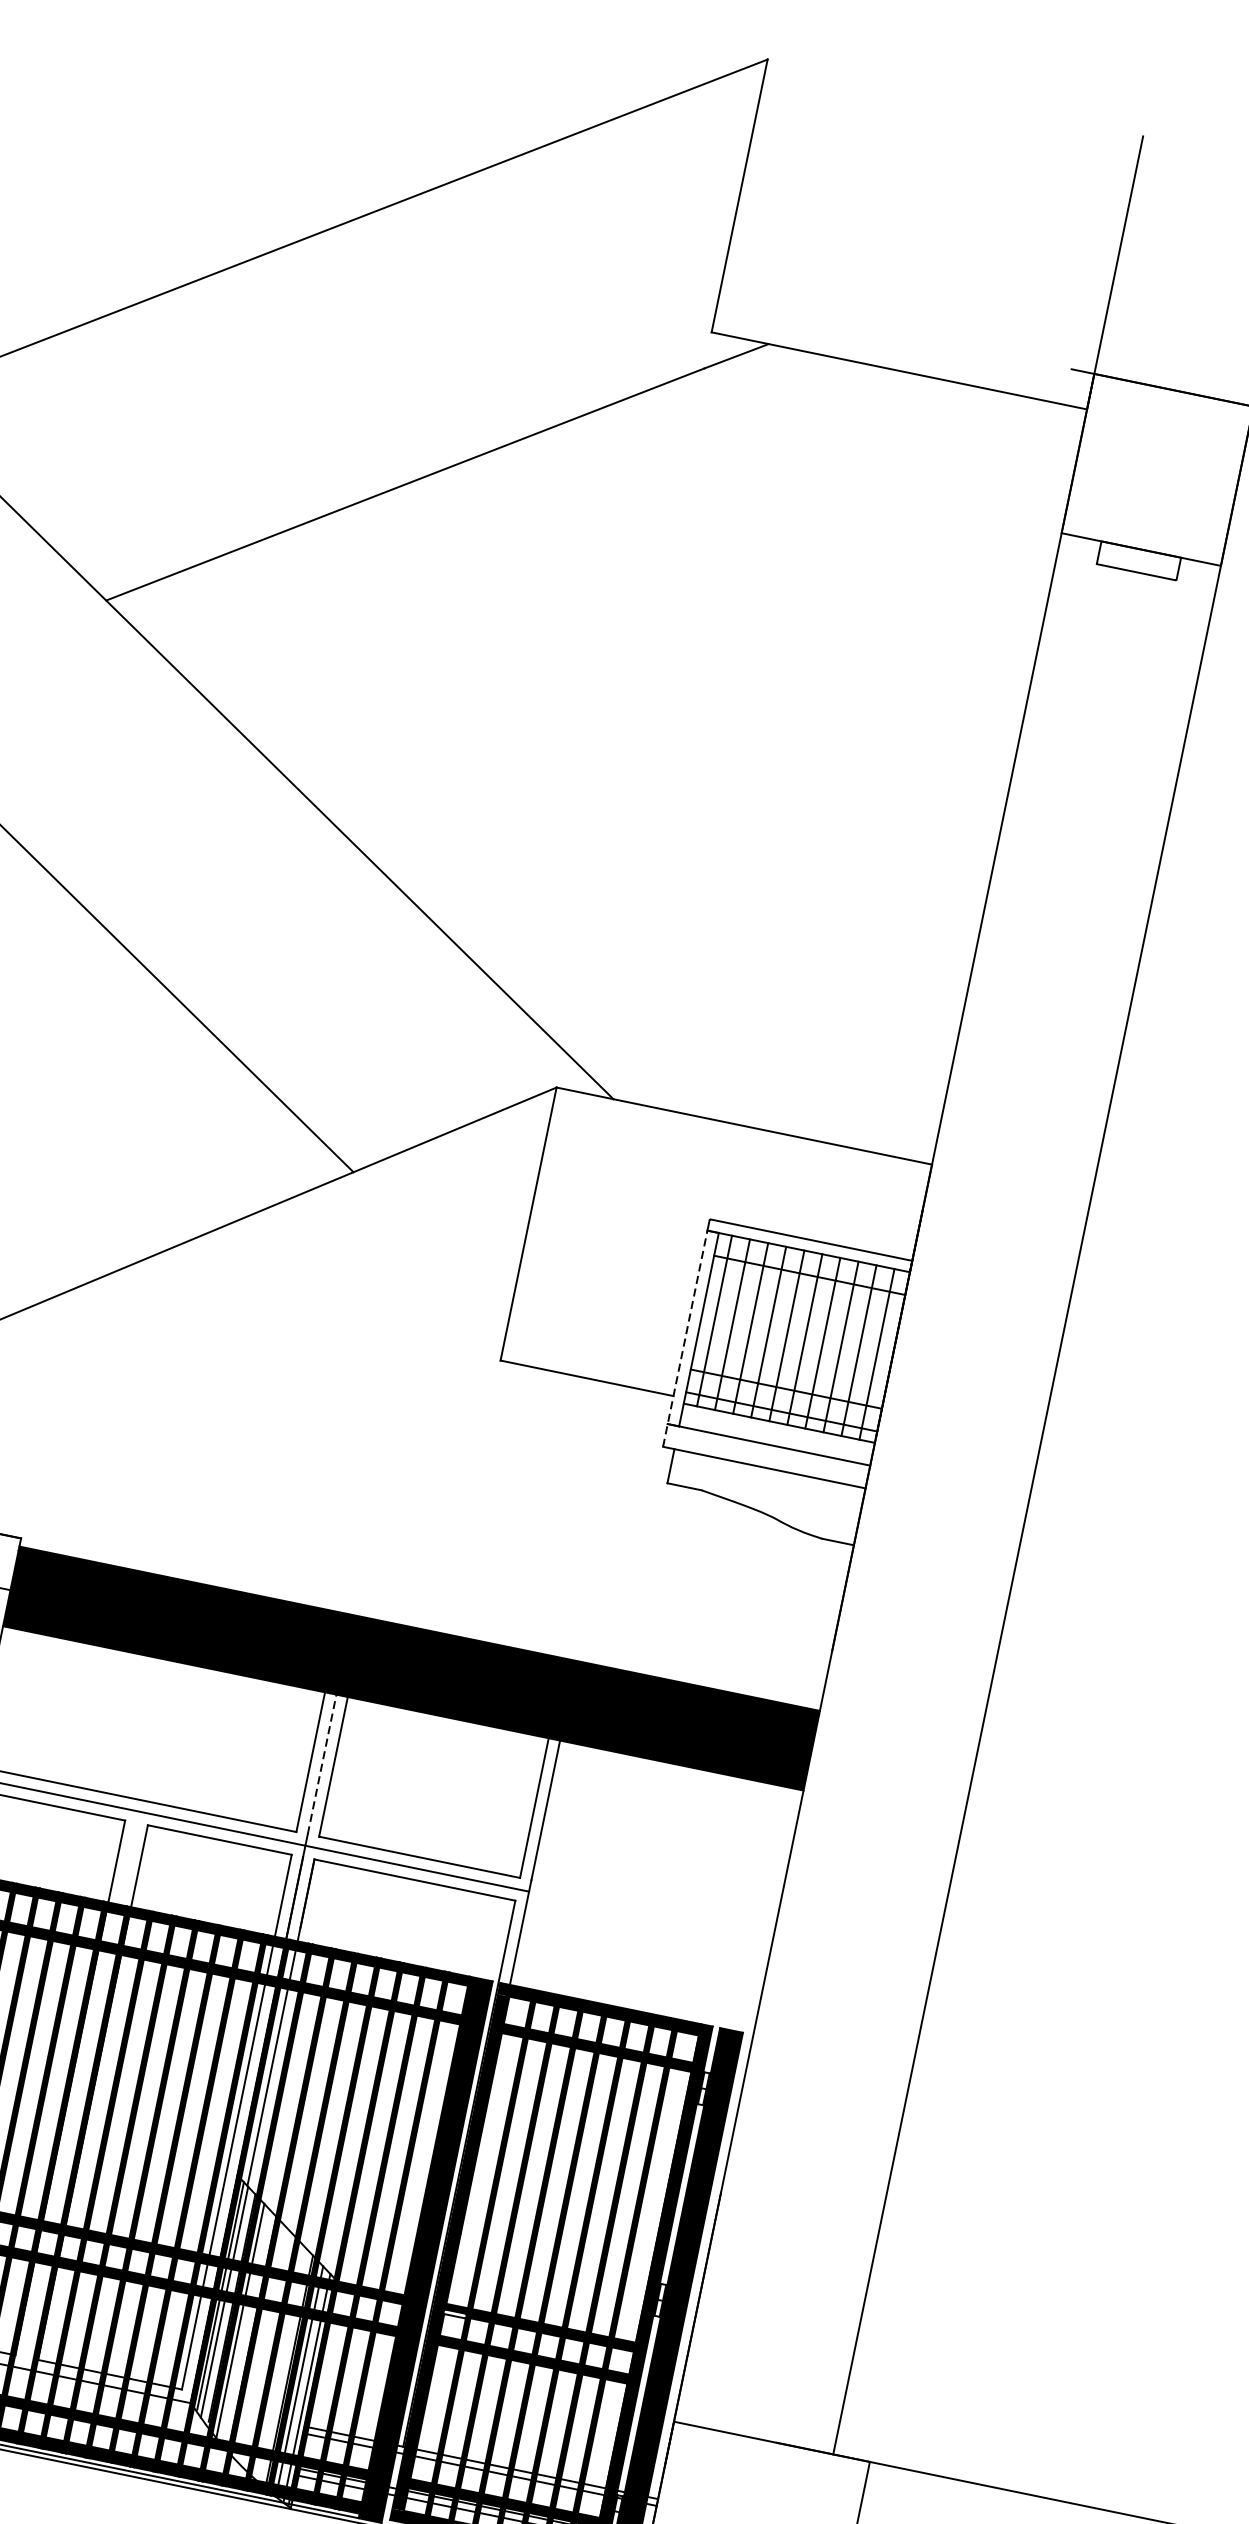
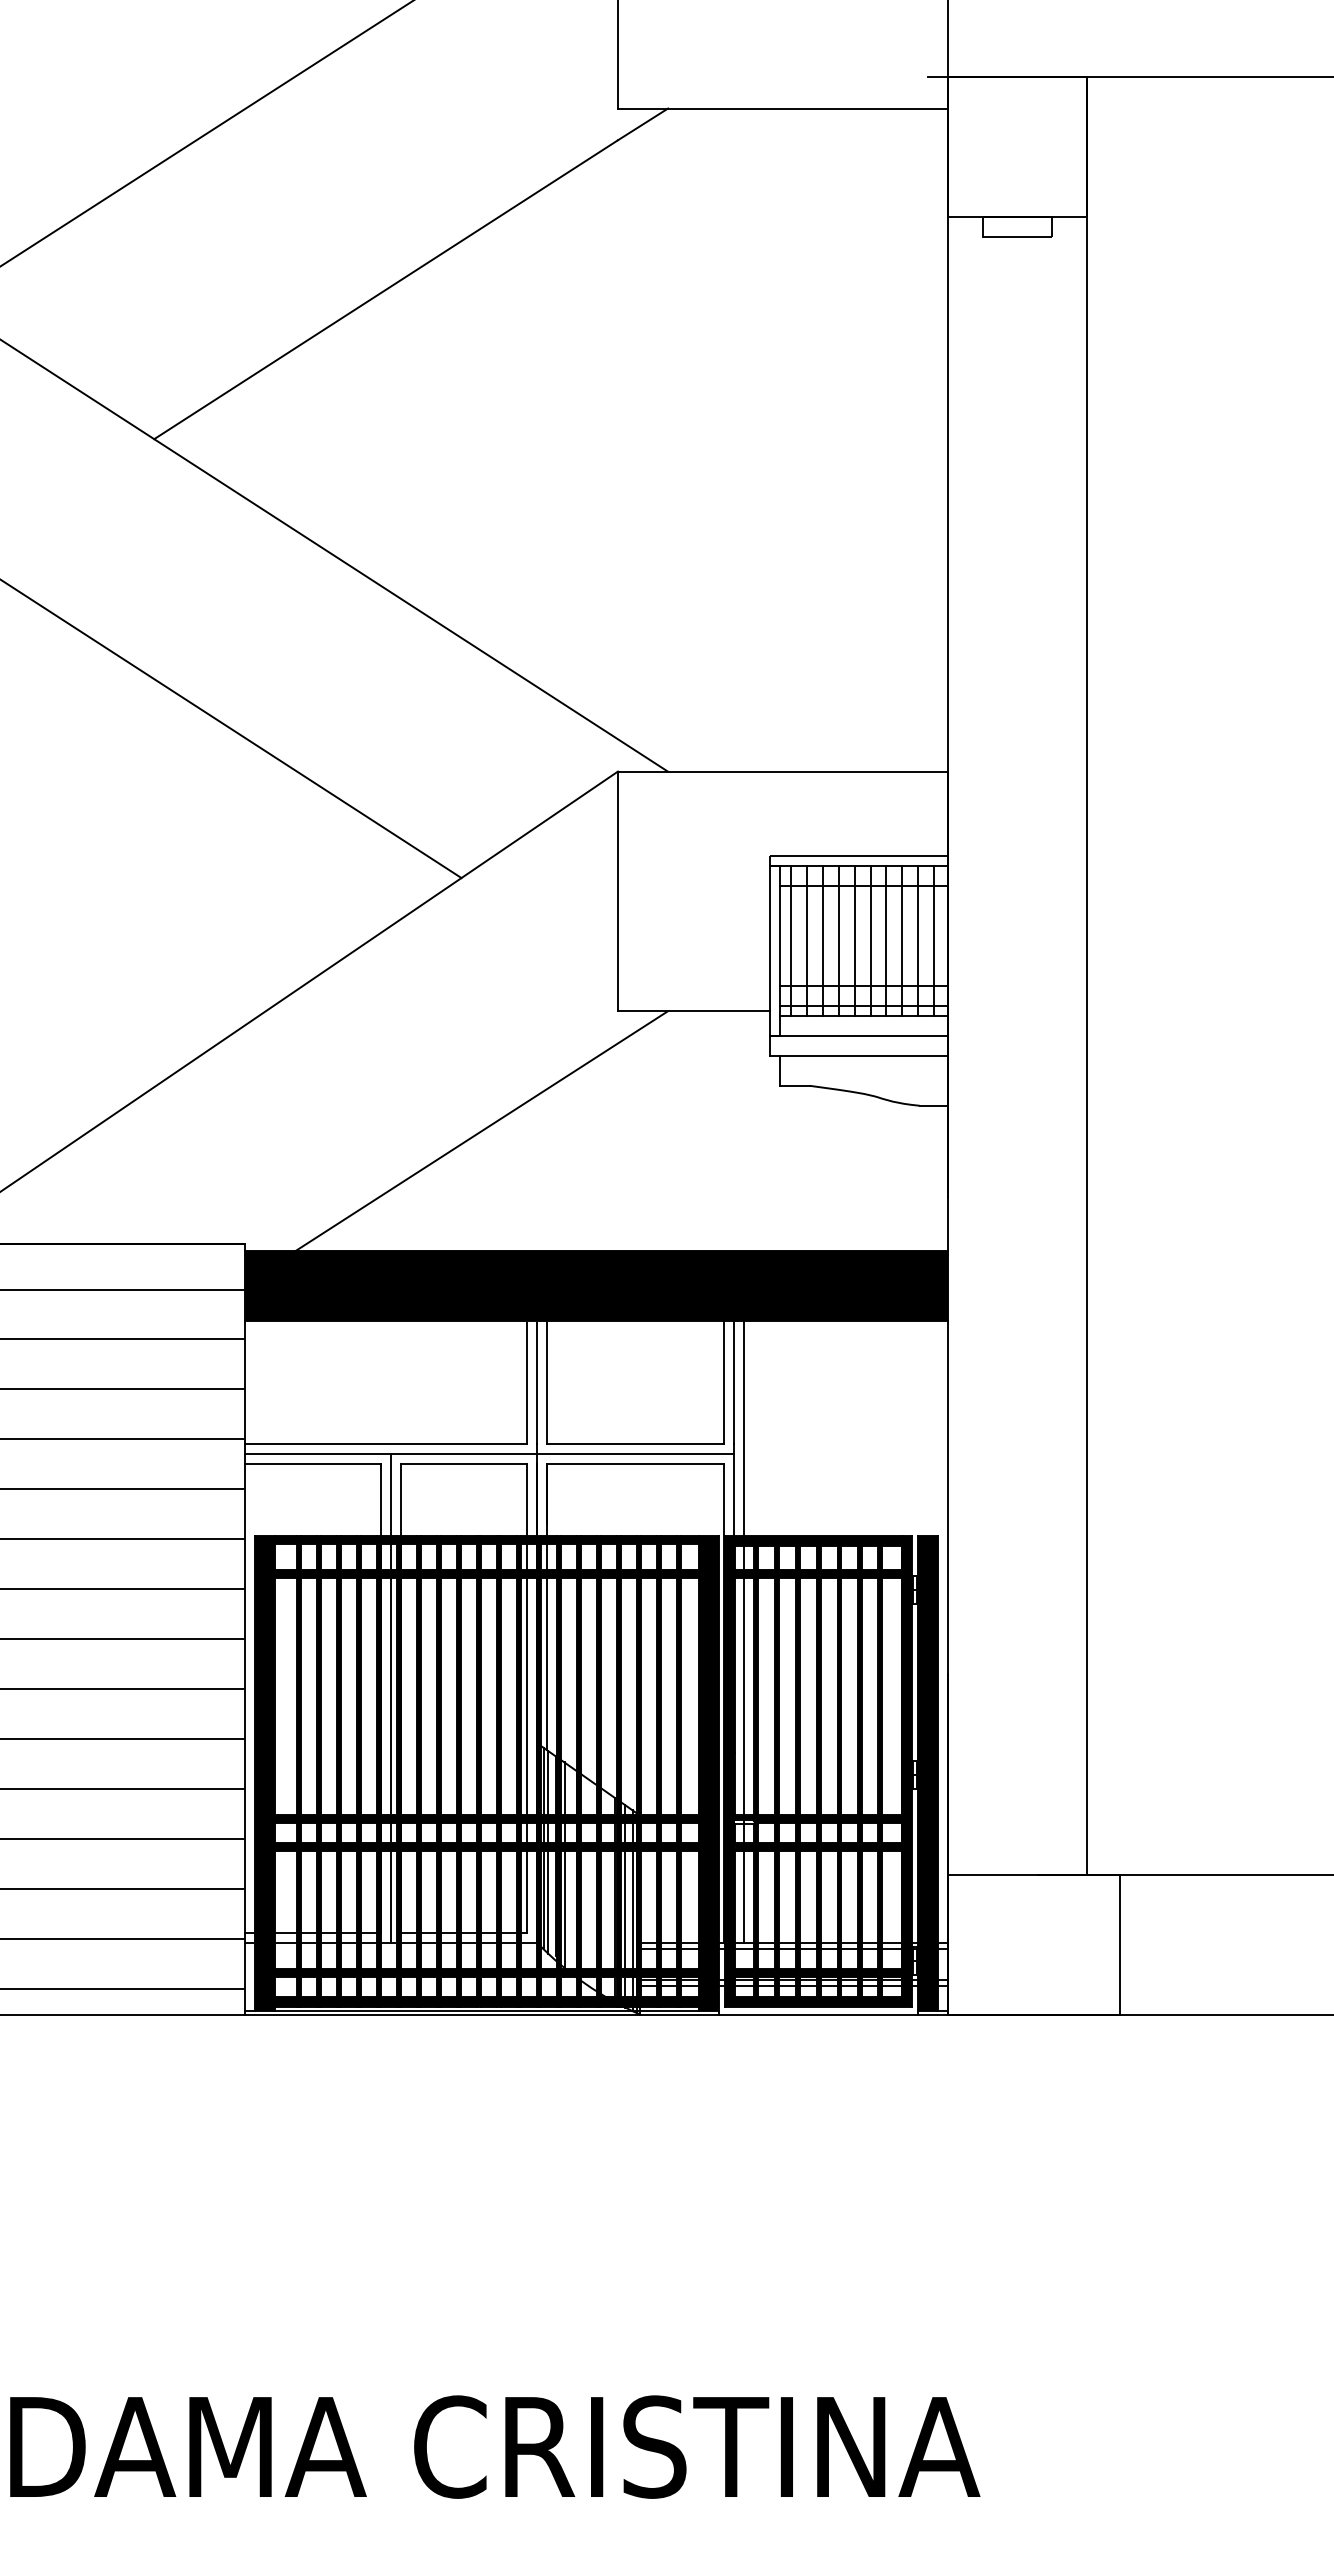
line: (685, 1338) -> (769, 960), dashed -> solid
line: (317, 1465) -> (481, 1131), added
line: (322, 1763) -> (537, 1381), dashed -> solid
line: (82, 2090) -> (391, 1698), added
line: (498, 2097) -> (743, 1632), added

